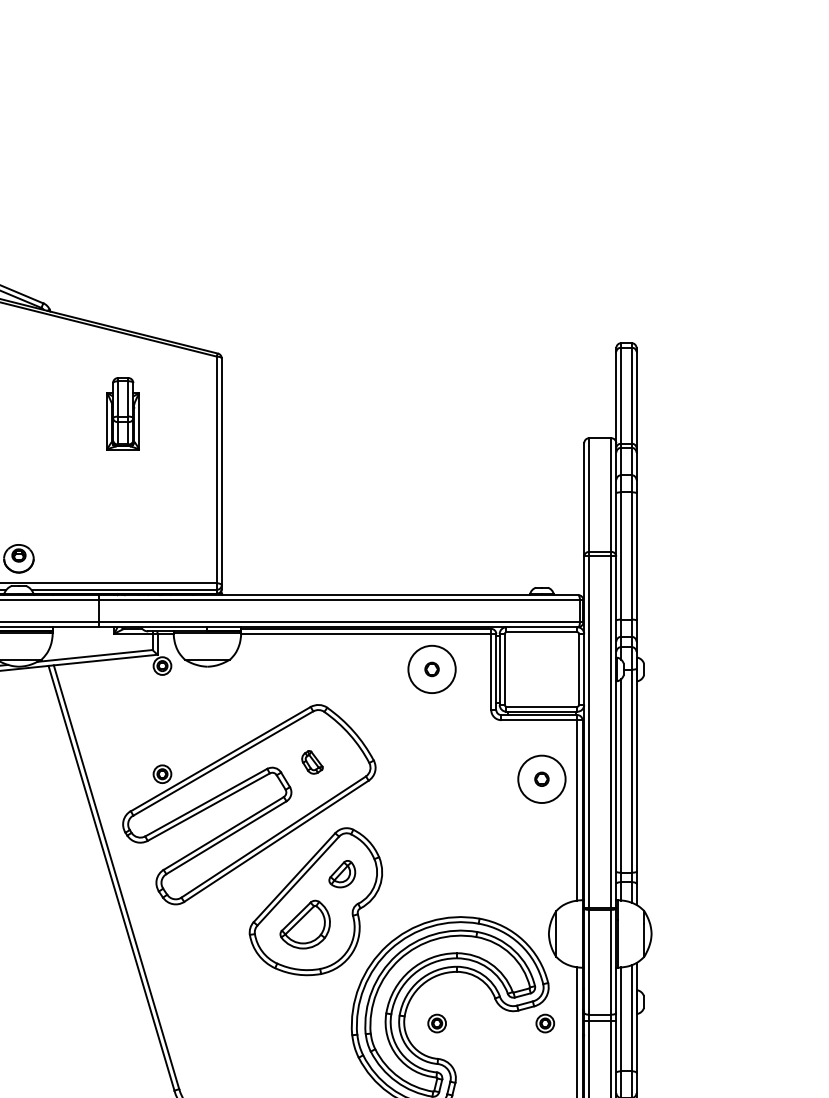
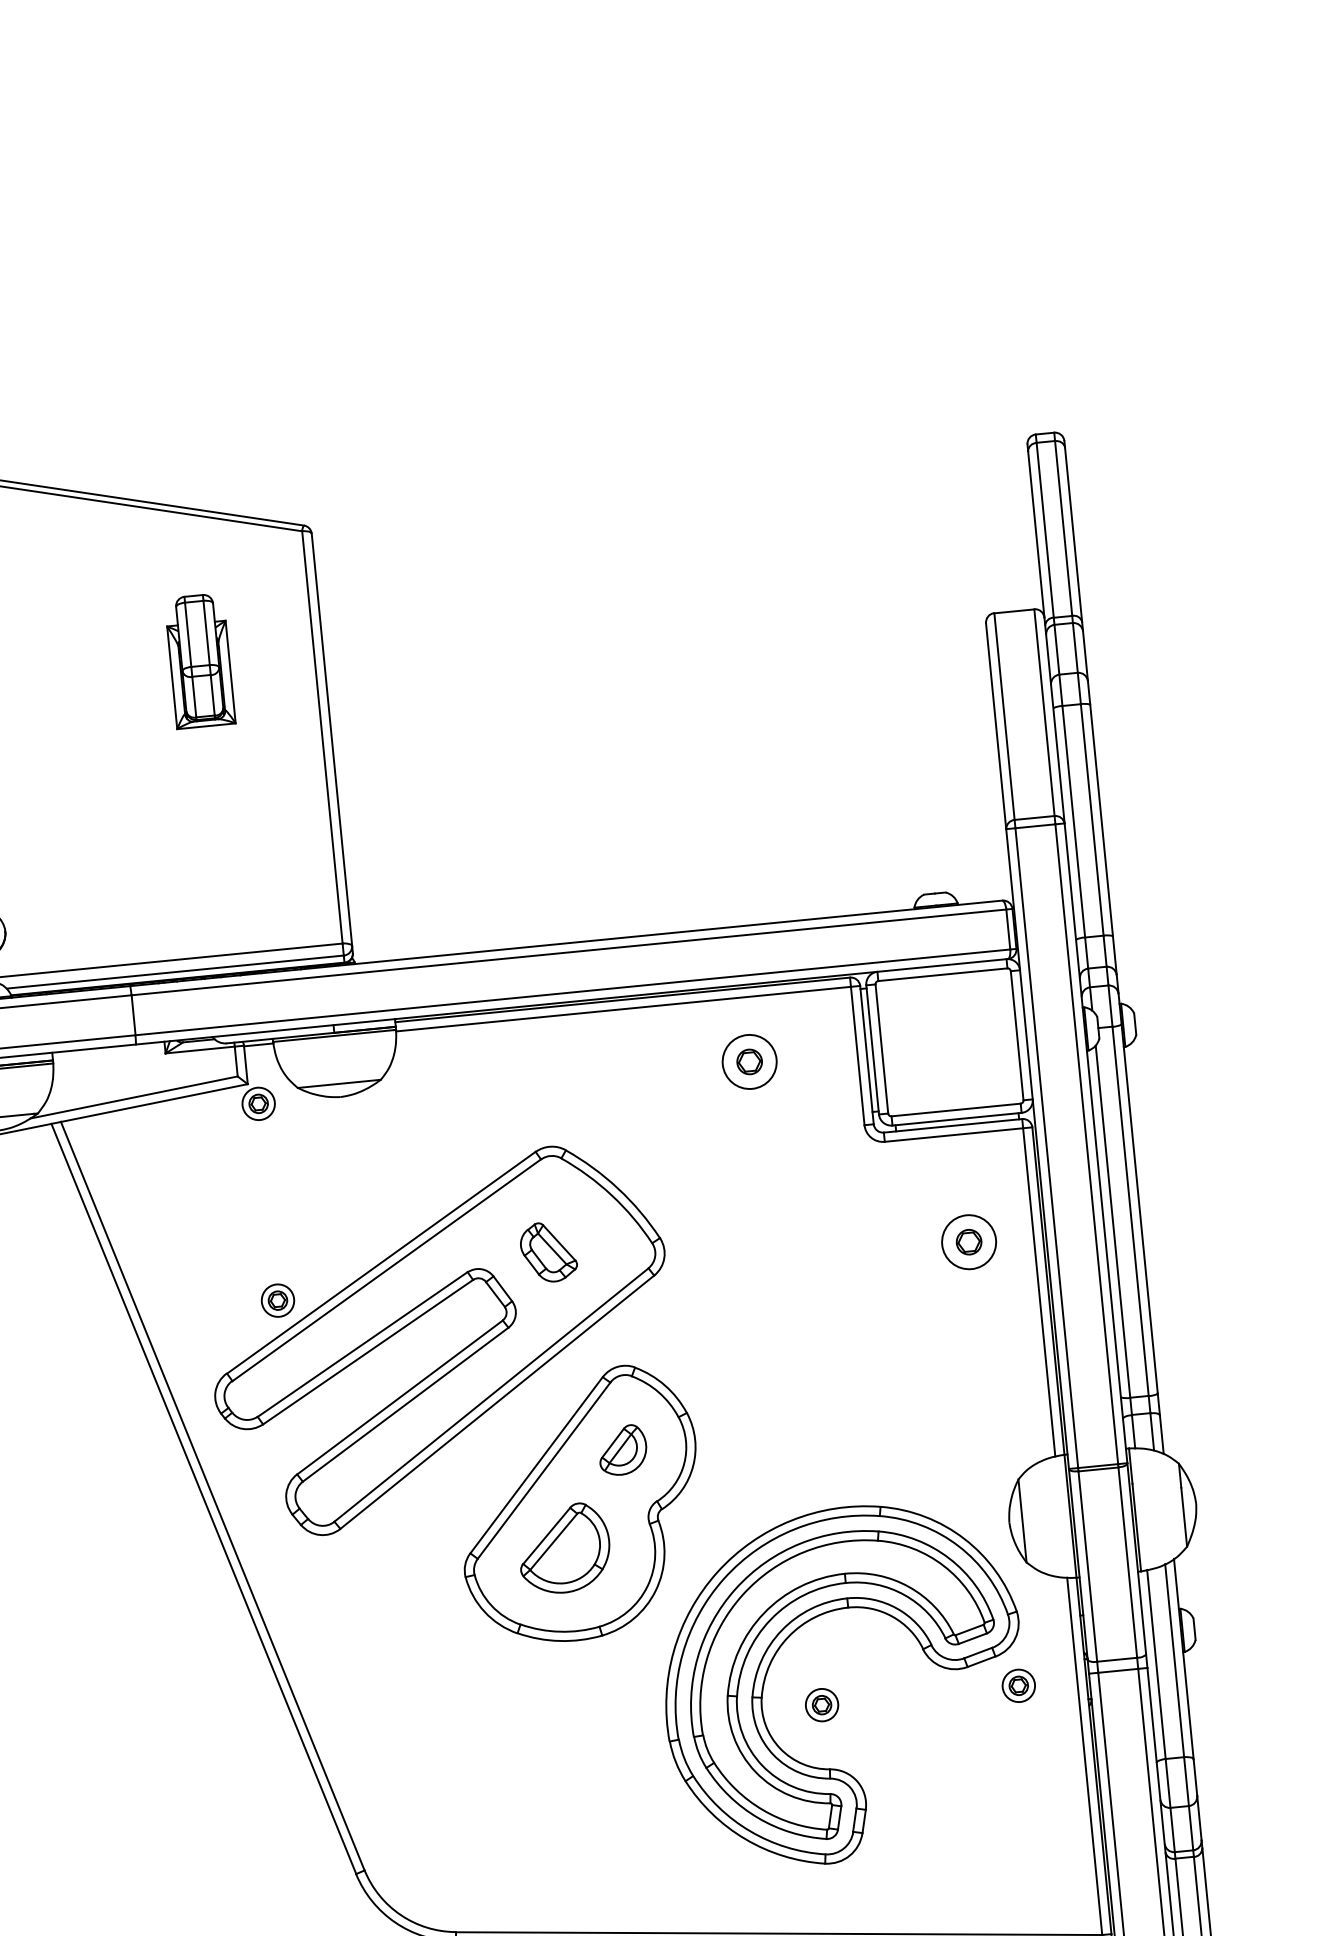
part: (122, 413) -> (198, 660), moved
circle: (431, 669) -> (748, 1062), size x0.62
part: (312, 762) -> (548, 1252), size x1.43
circle: (541, 779) -> (968, 1242), size x0.62

